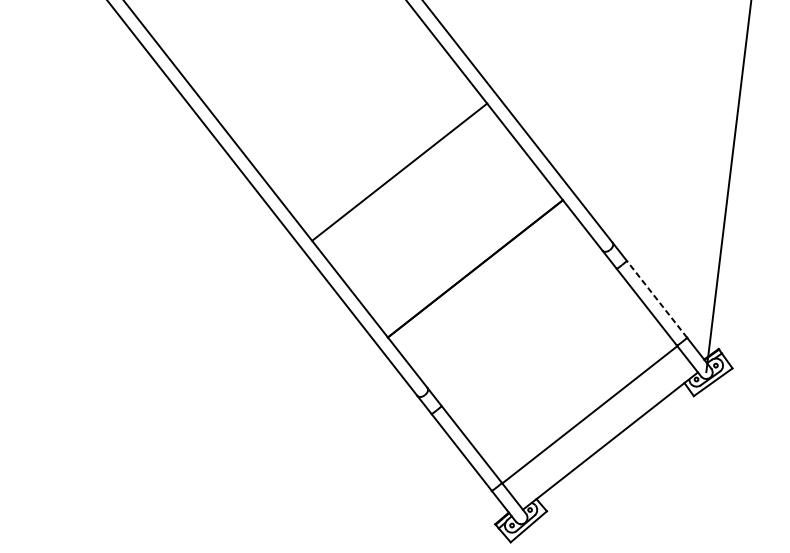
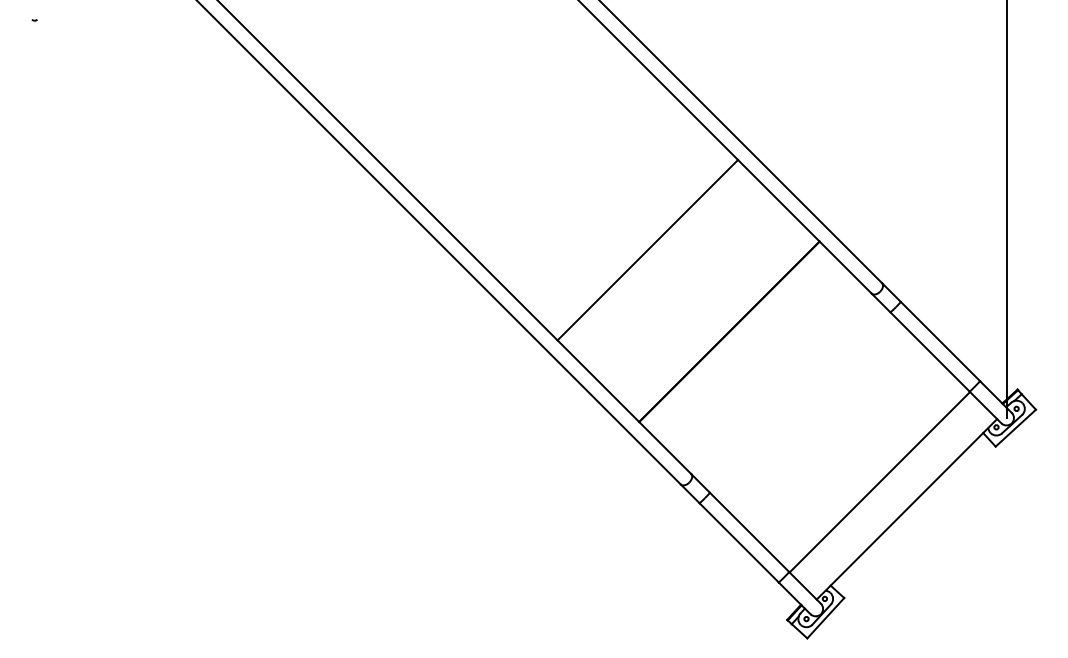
line: (399, 171) -> (647, 249), moved
line: (657, 299) -> (940, 341), dashed -> solid

